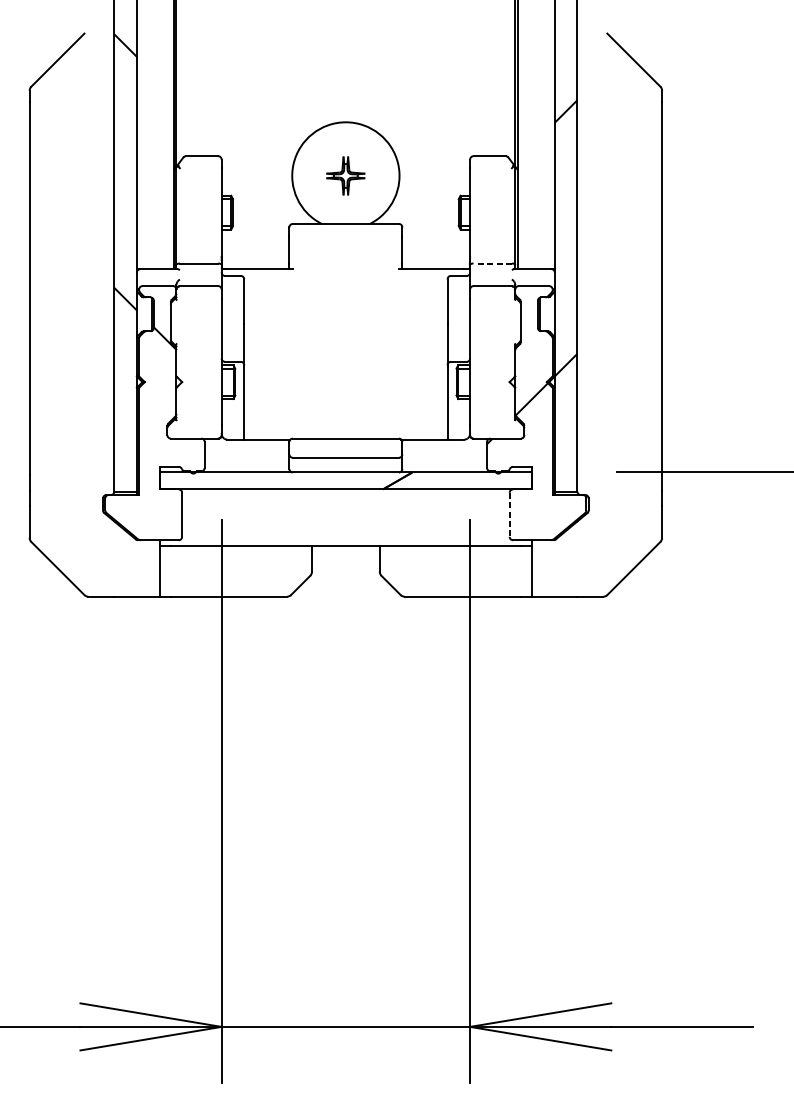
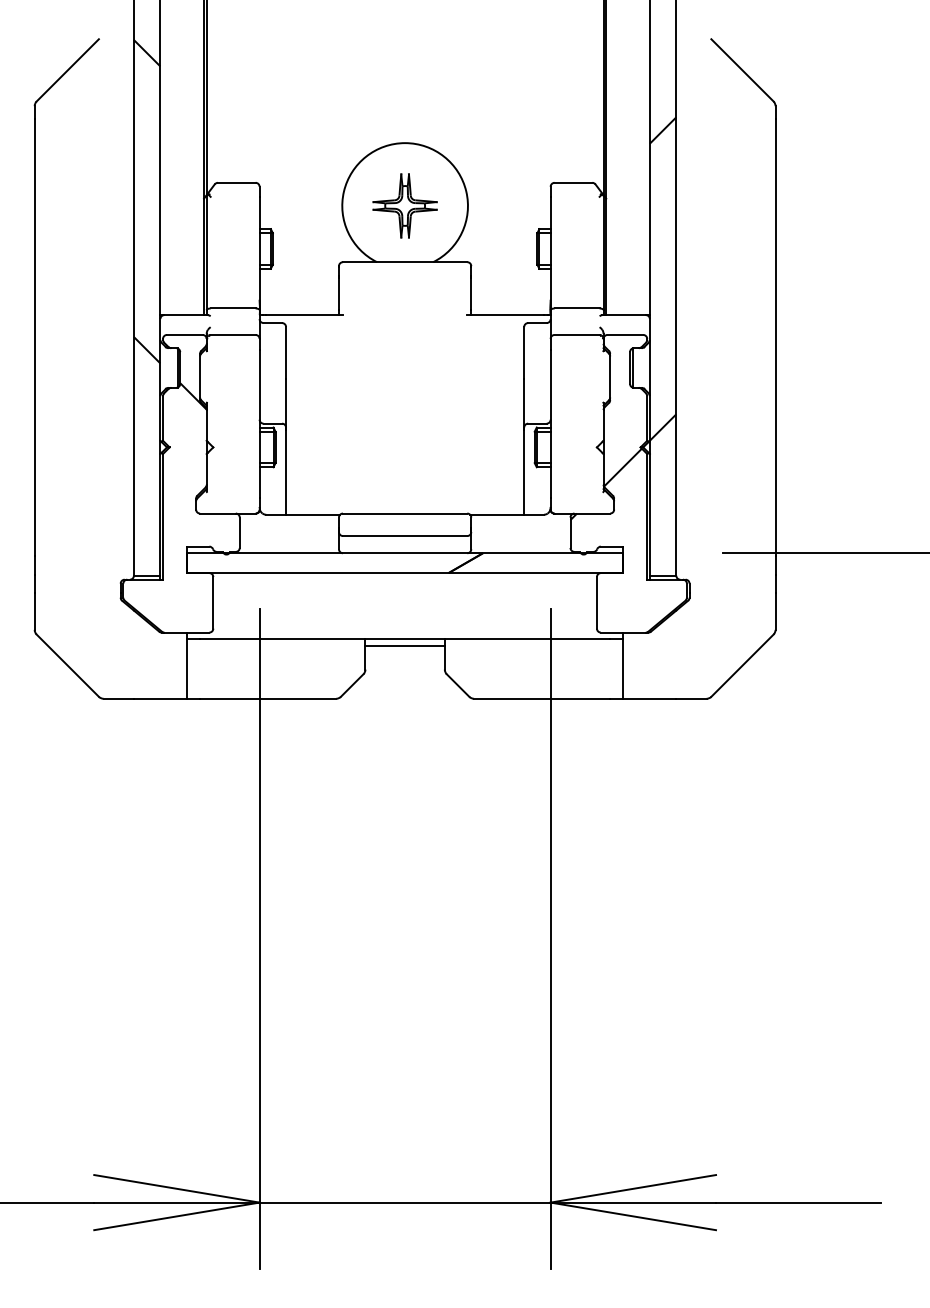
part: (345, 175) -> (404, 205), size x1.43
line: (492, 263) -> (576, 308), dashed -> solid
line: (509, 514) -> (596, 602), dashed -> solid
line: (345, 551) -> (404, 645), added

